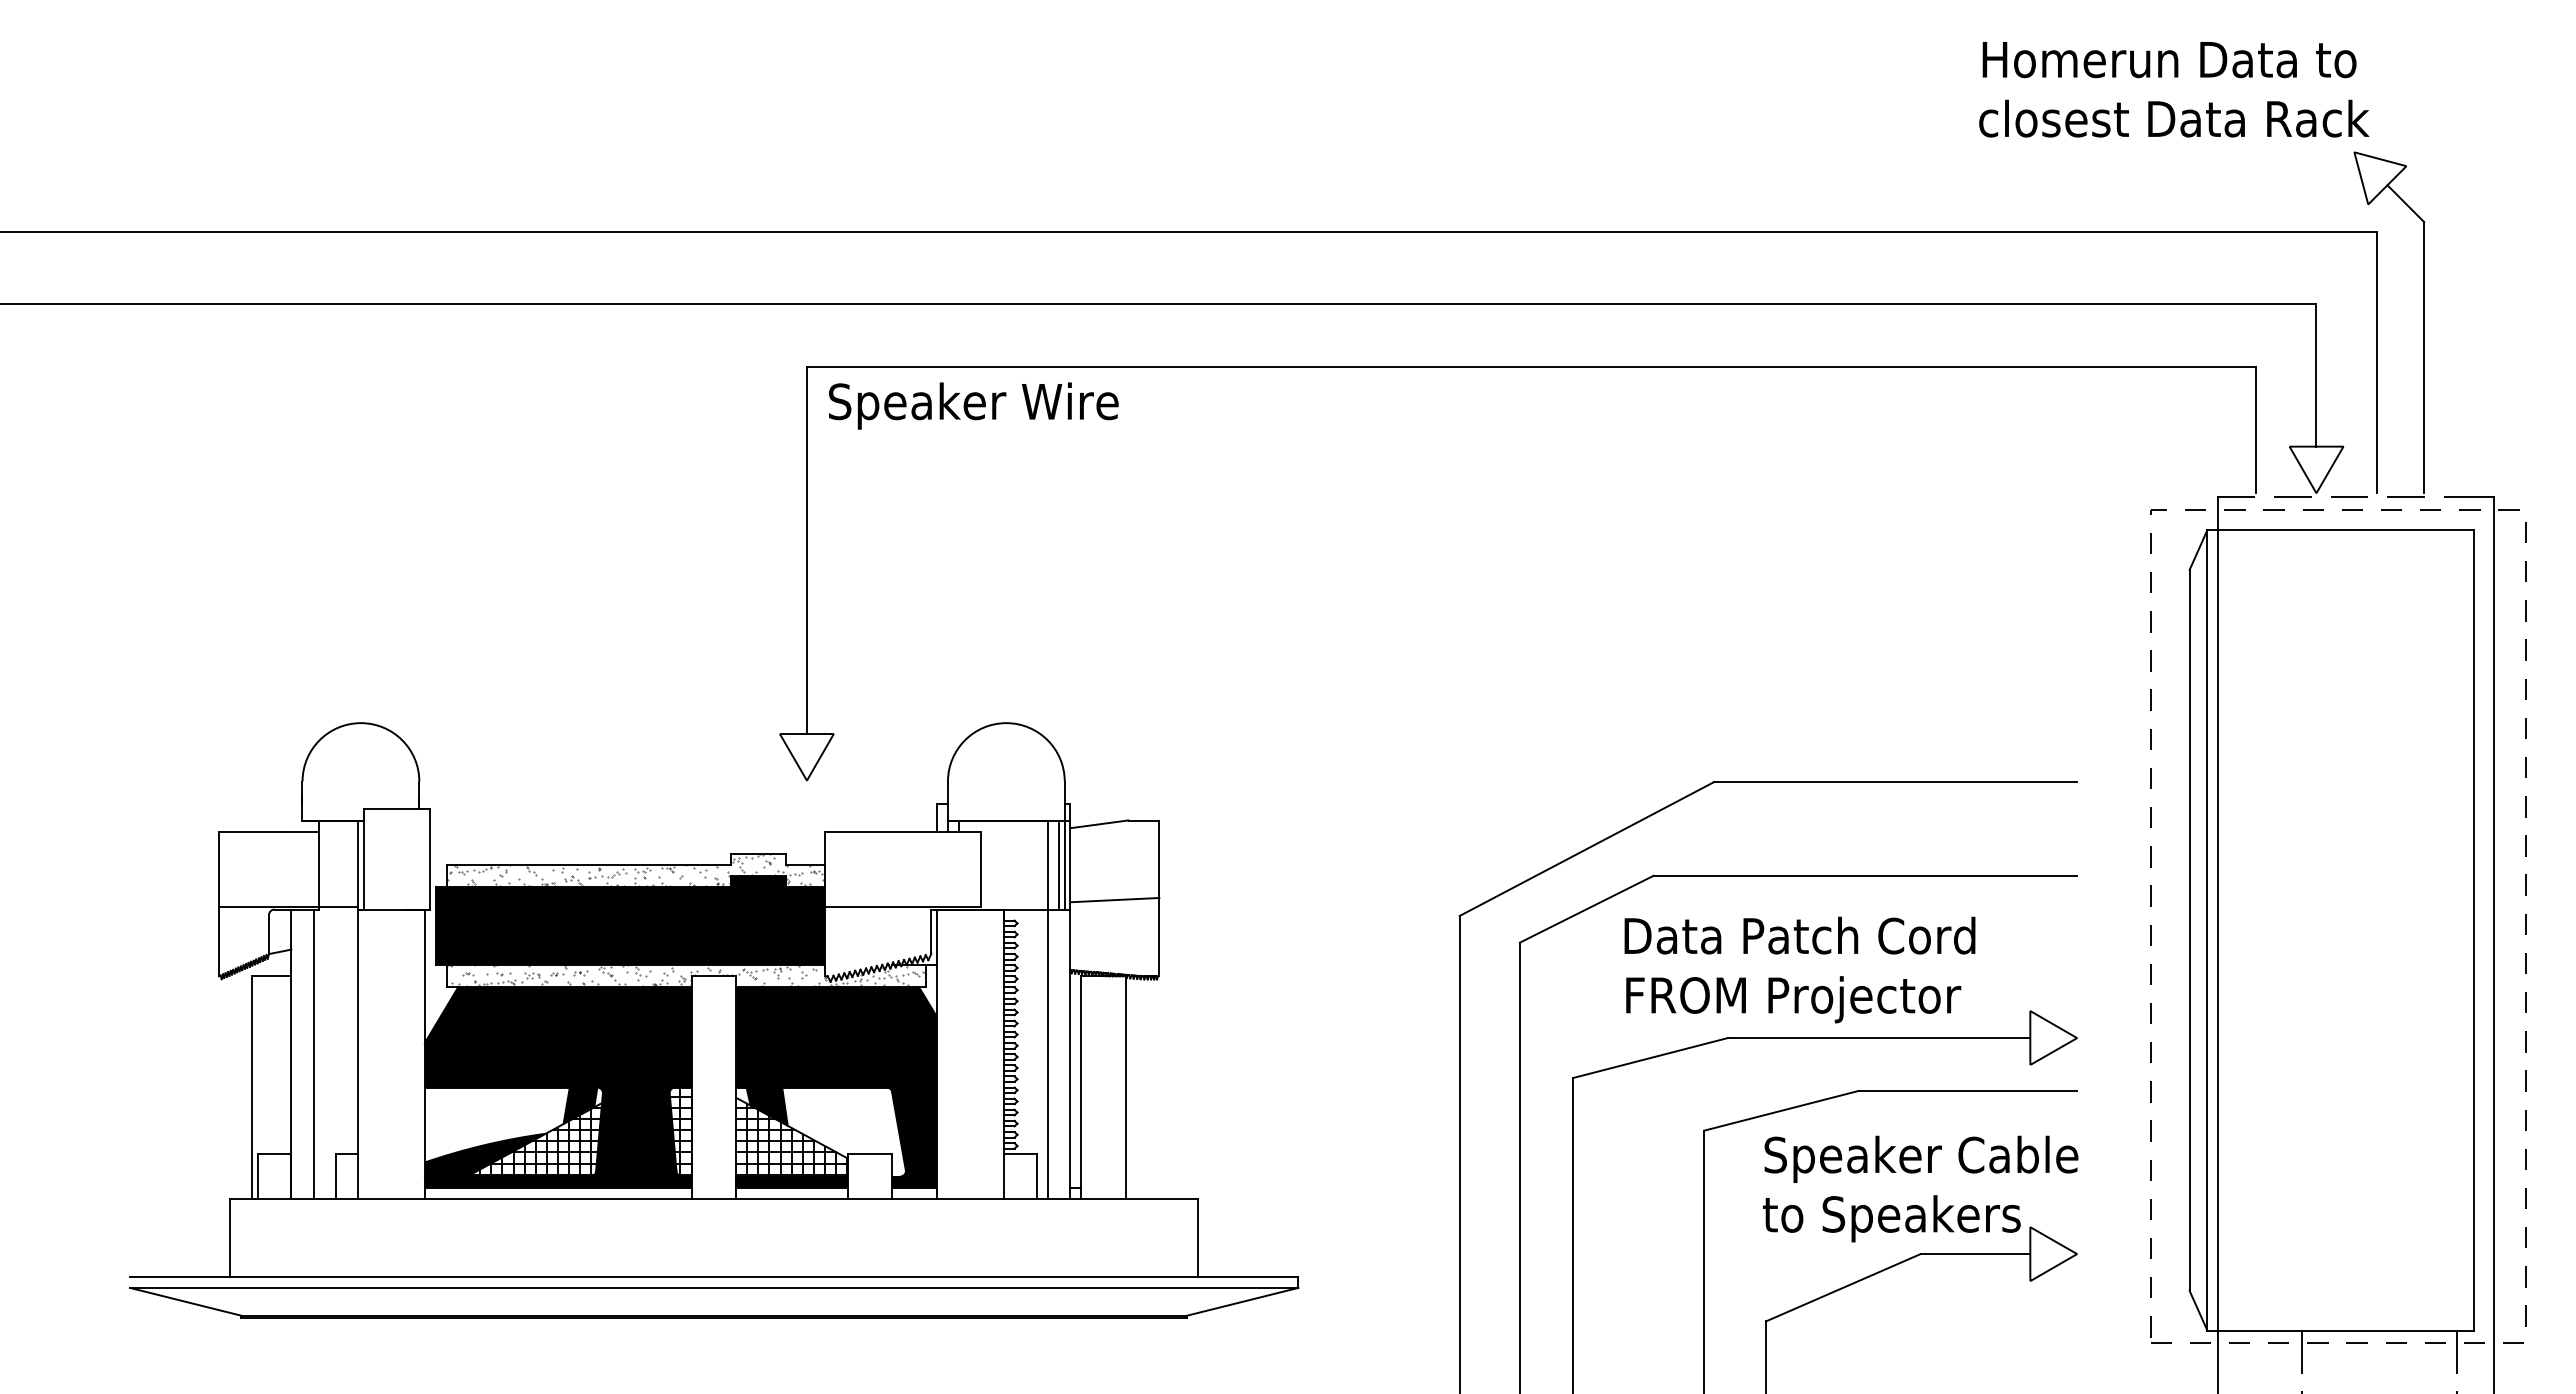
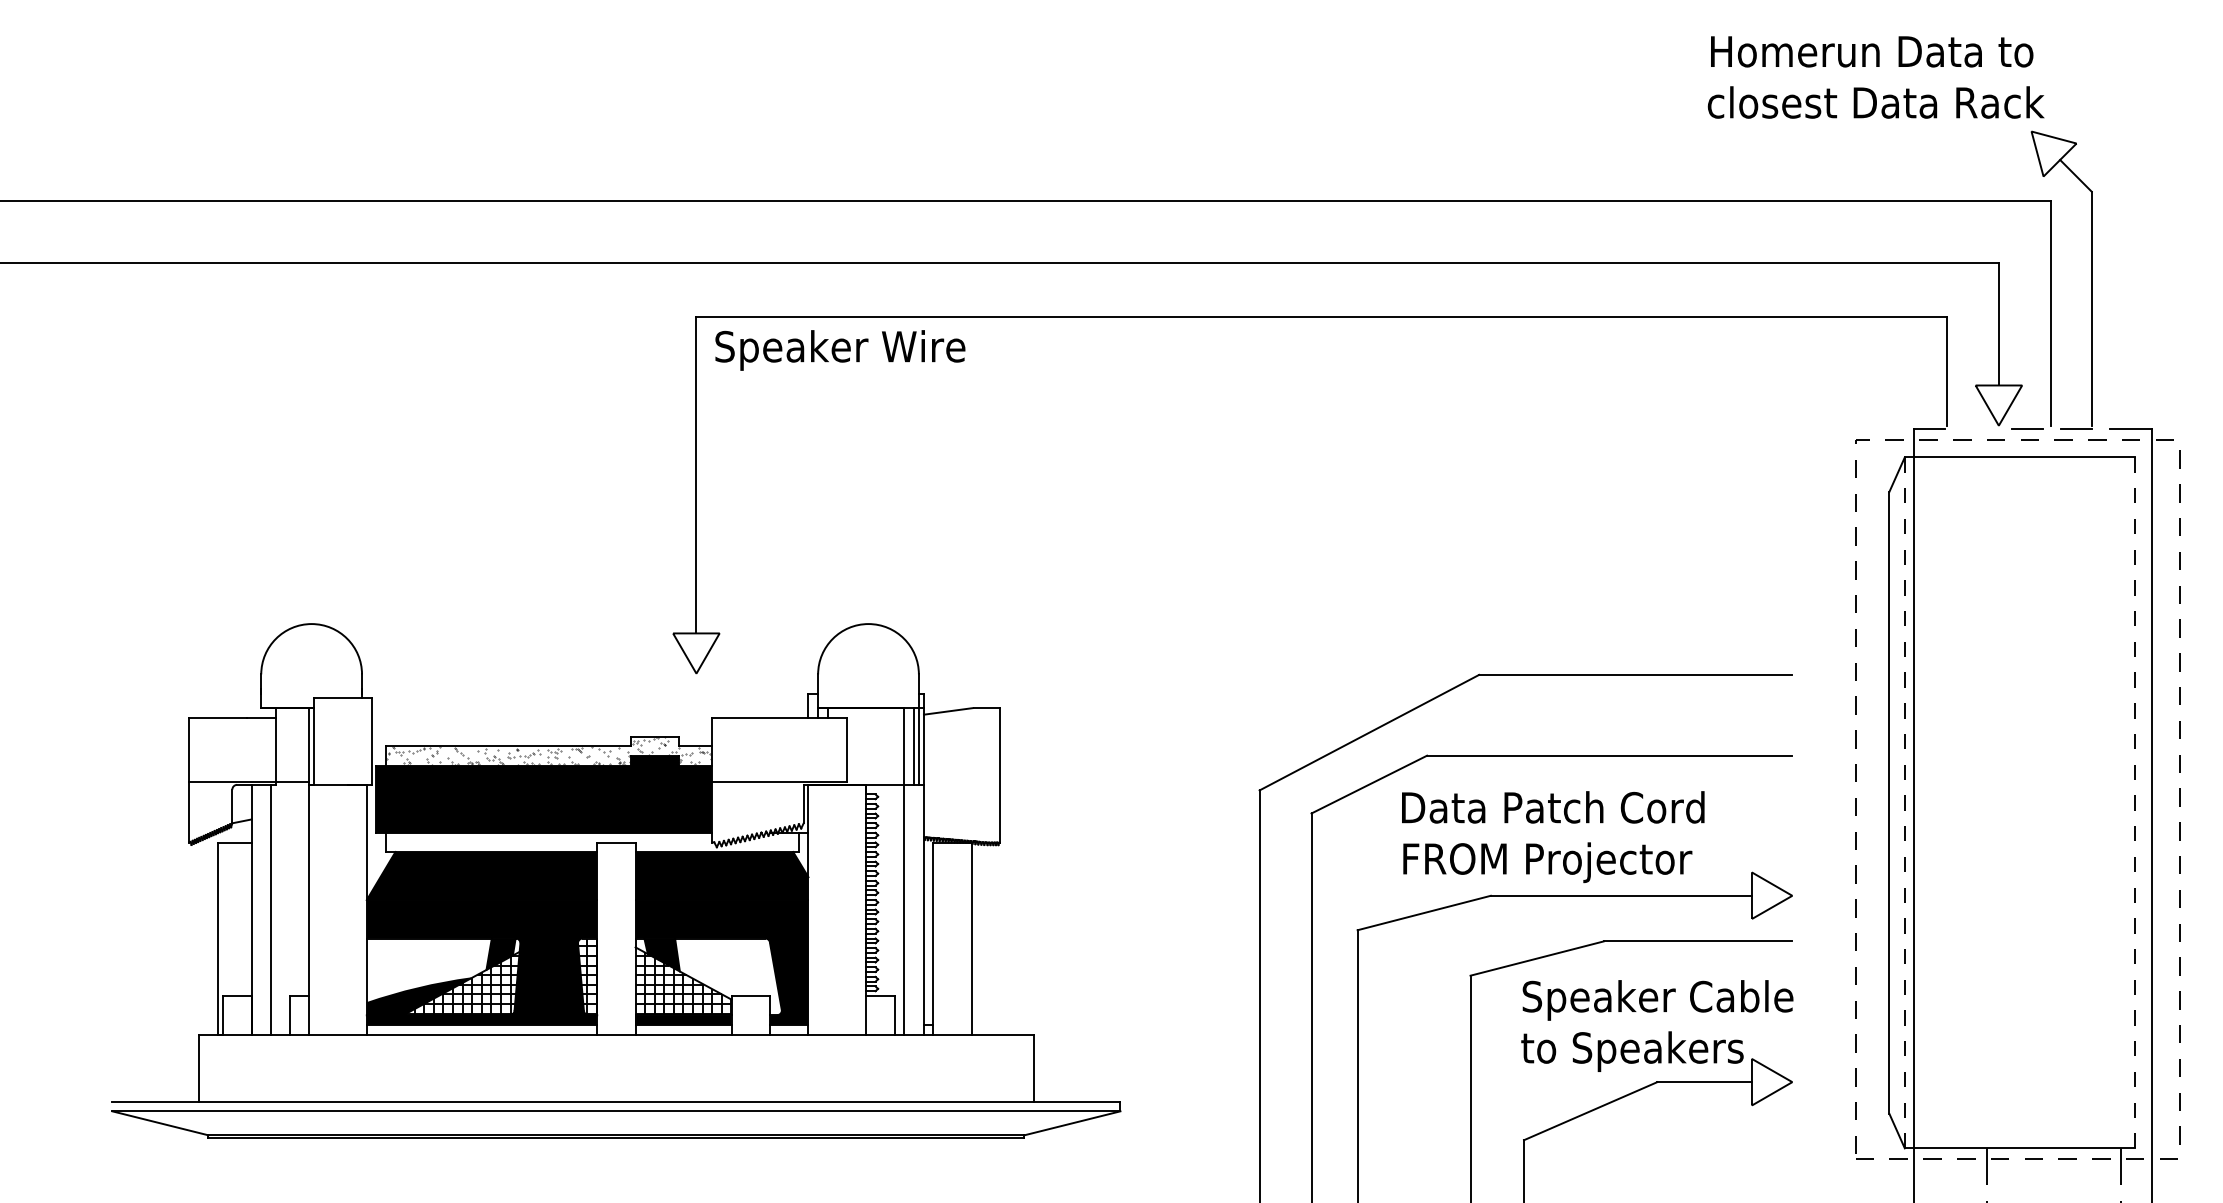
line: (2292, 497) -> (1978, 429), removed
line: (1114, 899) -> (961, 776), removed
line: (2207, 930) -> (1904, 802), solid -> dashed
line: (2473, 930) -> (2134, 802), solid -> dashed
hatch: (685, 976) -> (591, 842), removed

